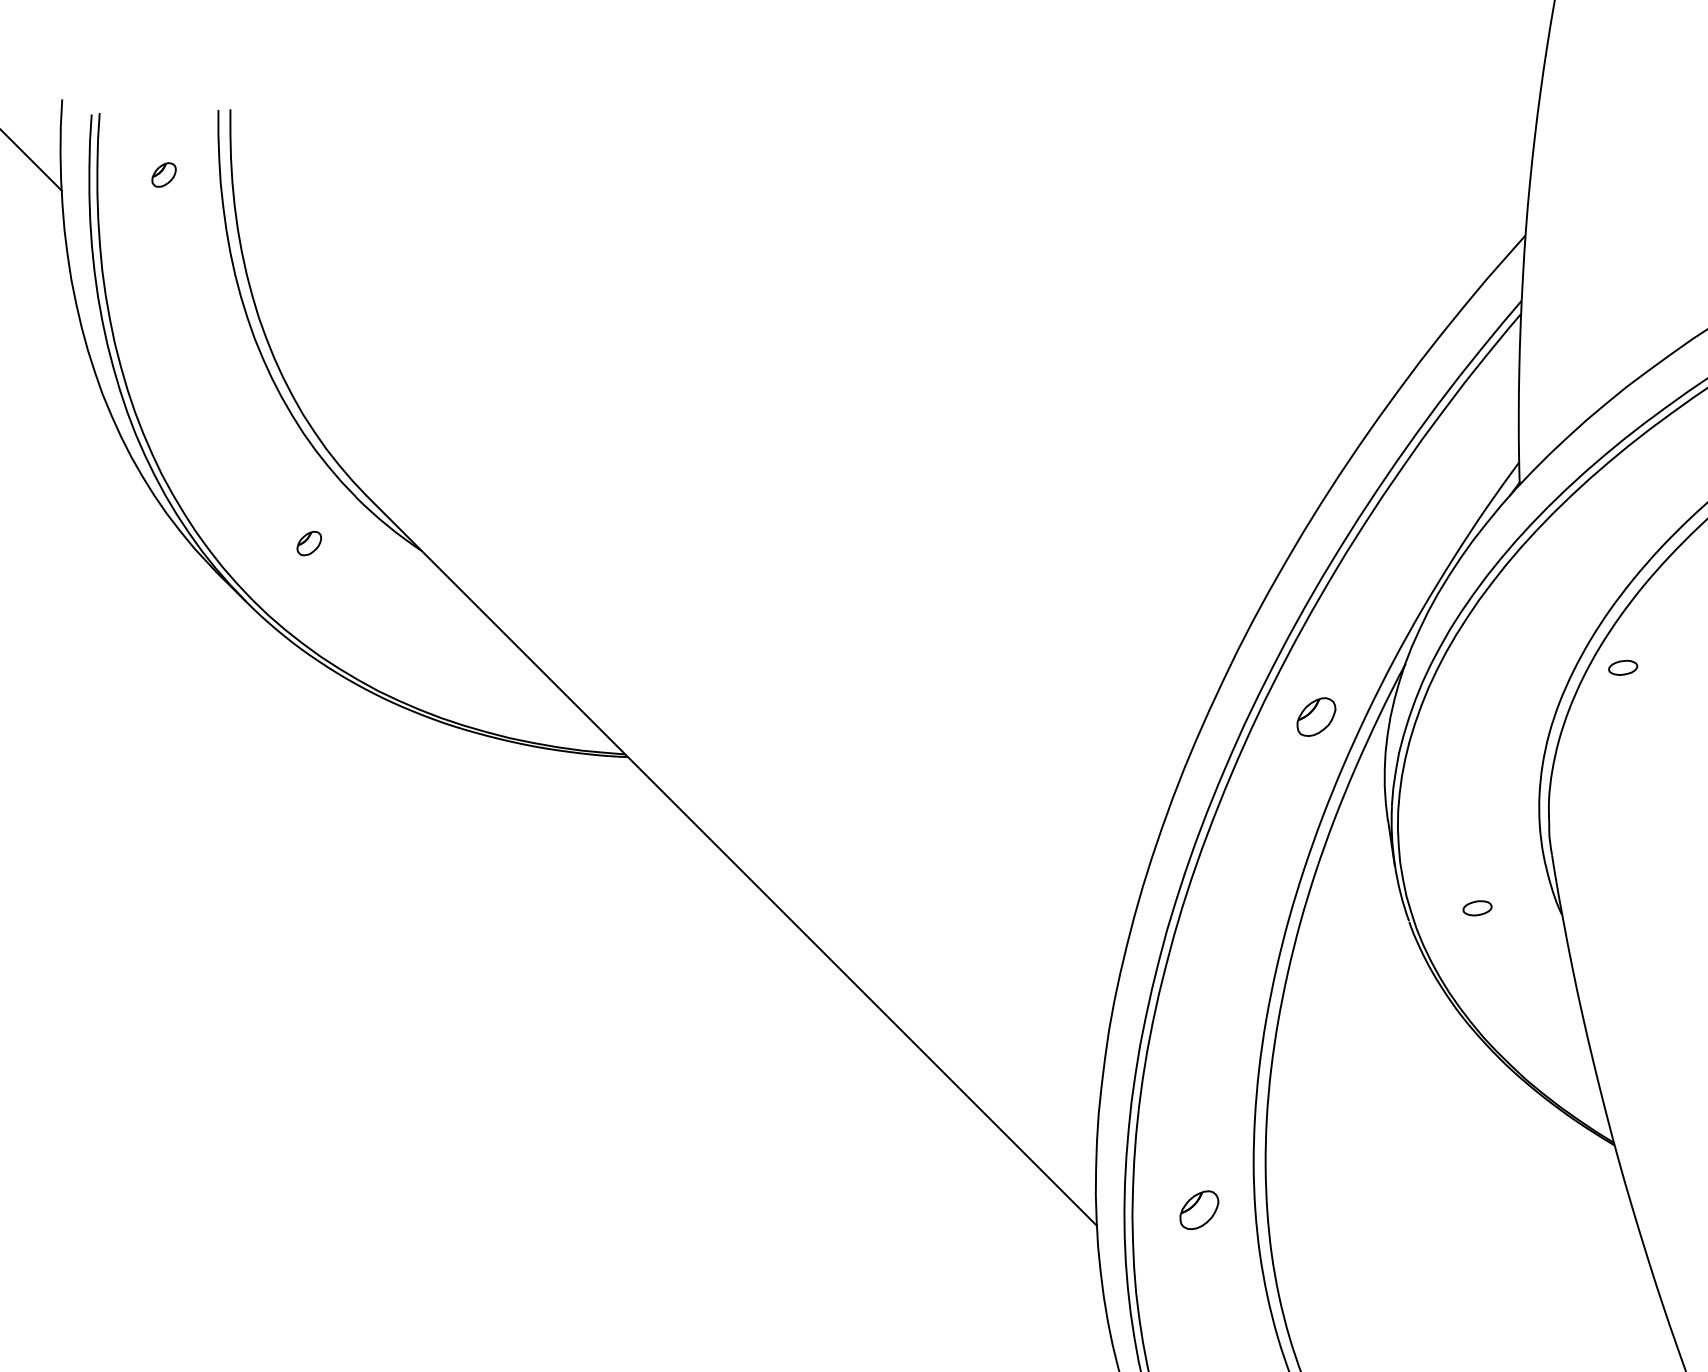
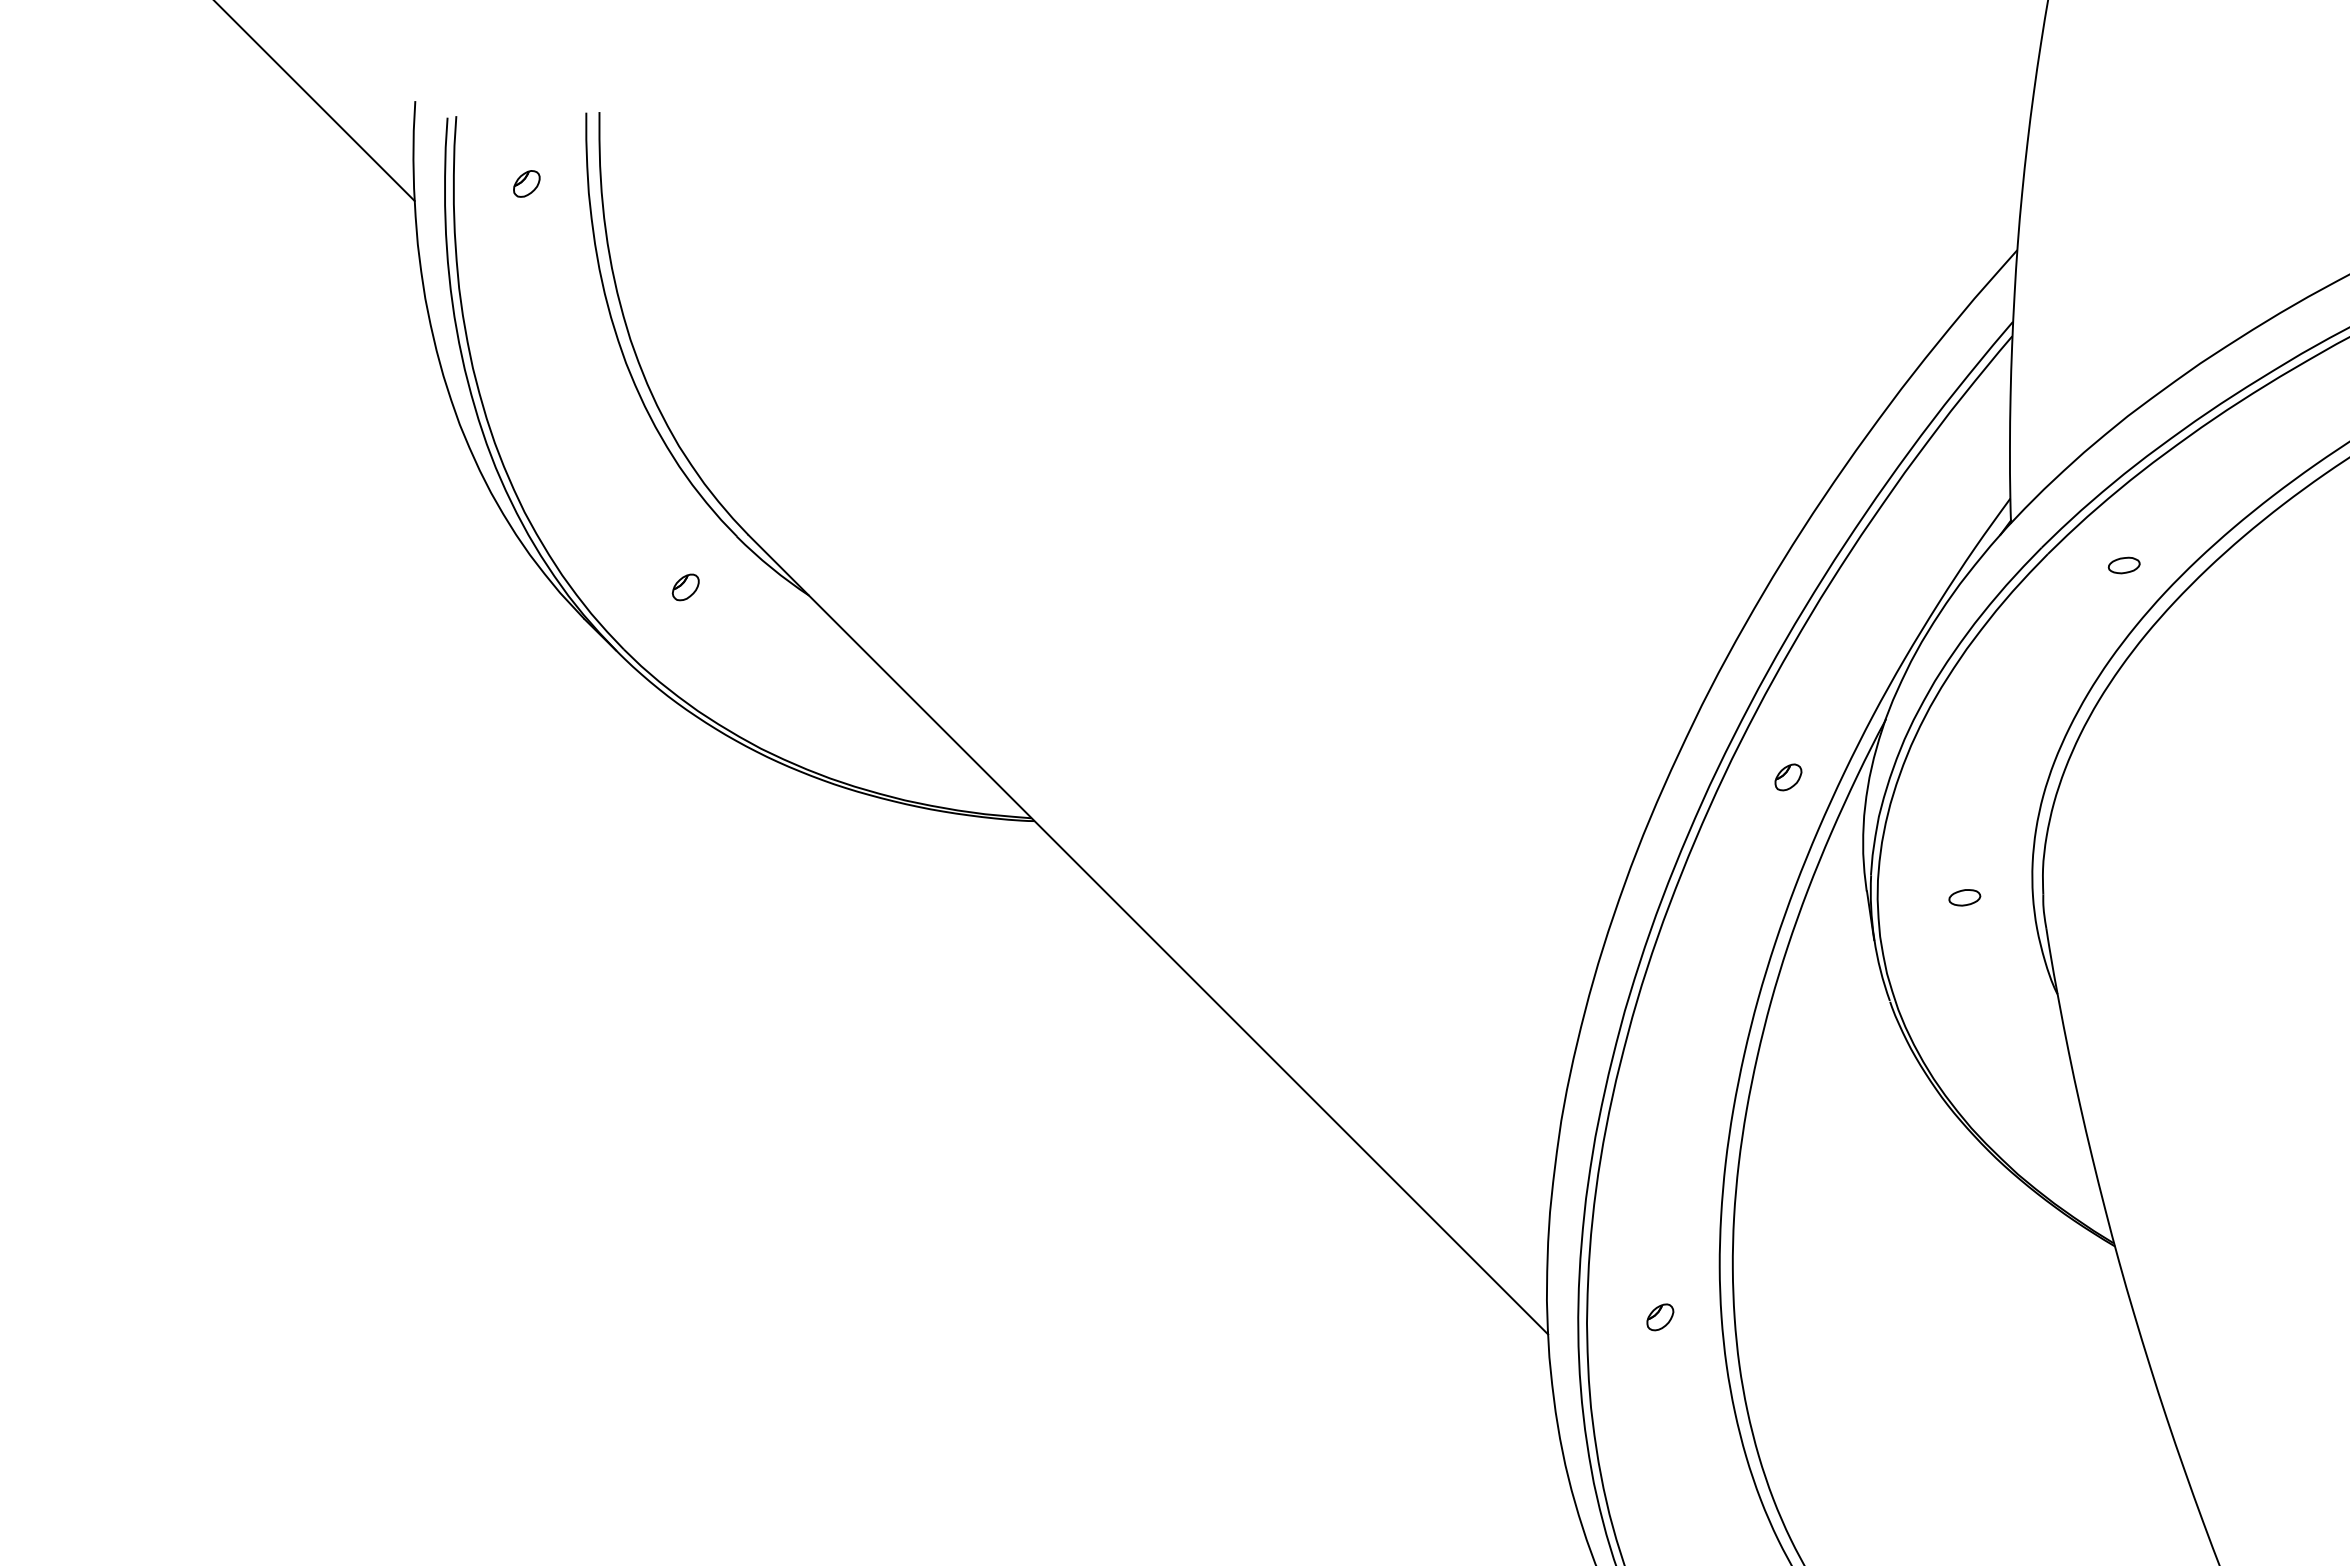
part: (1622, 667) -> (2123, 565), moved
part: (1316, 717) -> (1788, 777), size x0.62
part: (1477, 908) -> (1964, 897), moved
part: (1199, 1210) -> (1660, 1317), size x0.62

